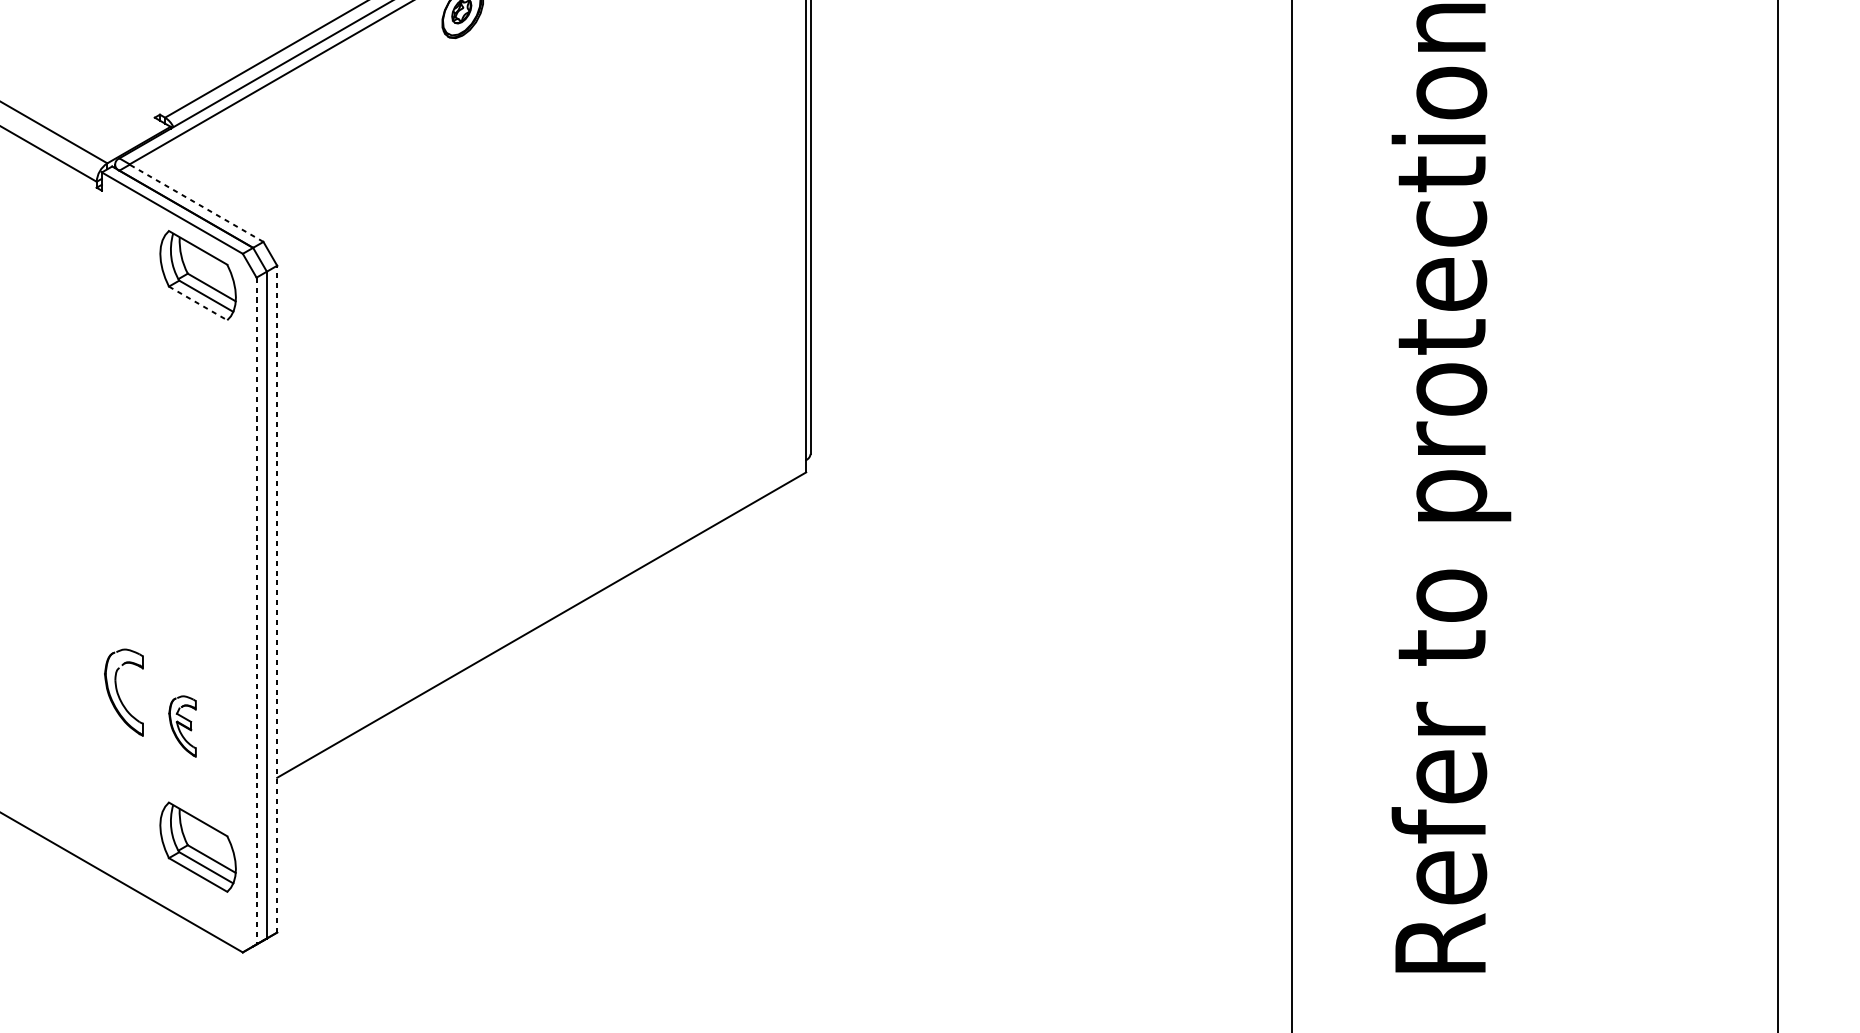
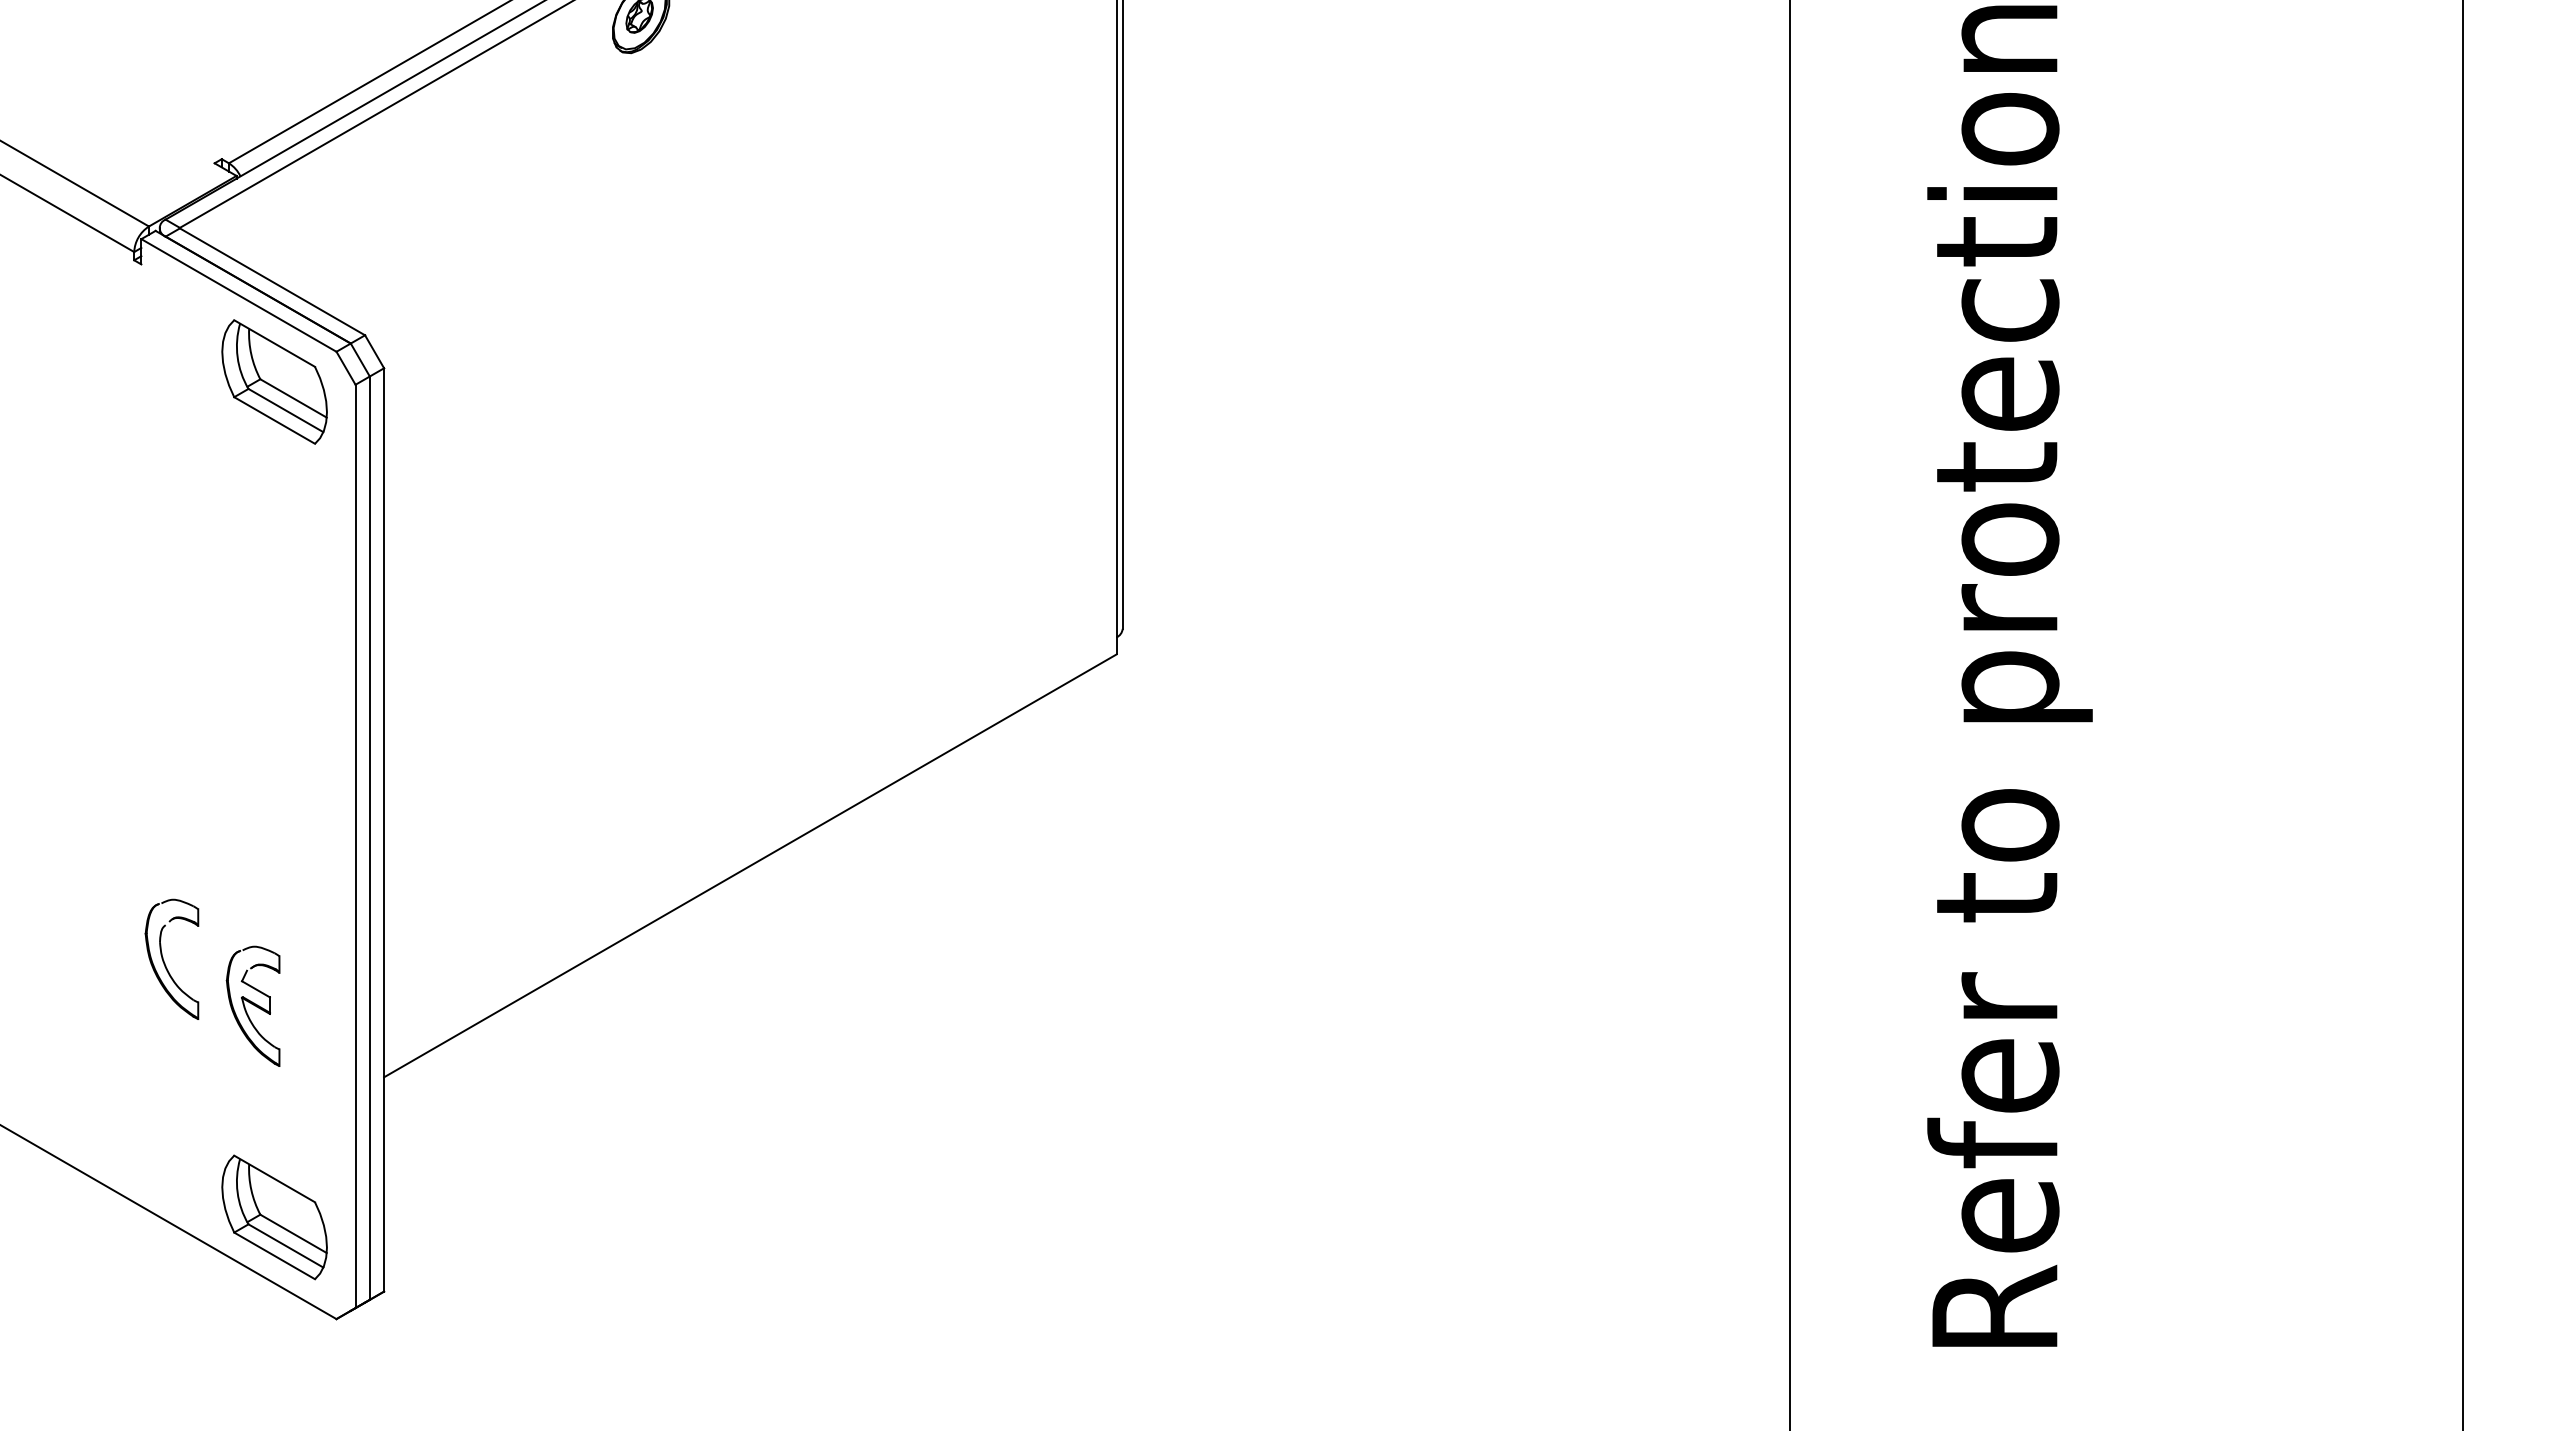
line: (196, 203) -> (272, 281), dashed -> solid
line: (198, 303) -> (274, 420), dashed -> solid
line: (277, 598) -> (384, 829), dashed -> solid
line: (256, 611) -> (355, 846), dashed -> solid
part: (182, 725) -> (252, 1005), size x1.43
part: (198, 847) -> (274, 1217), moved

